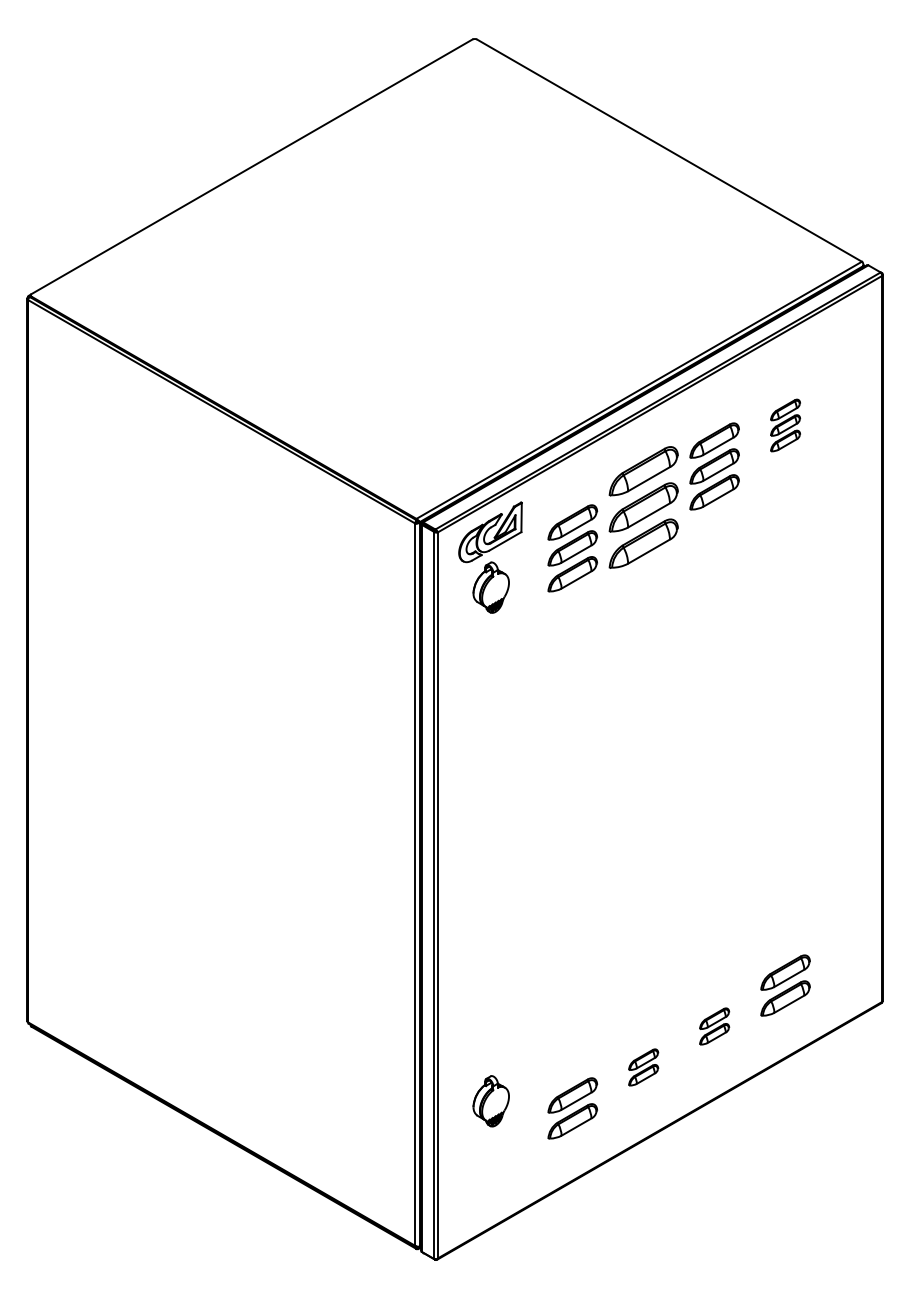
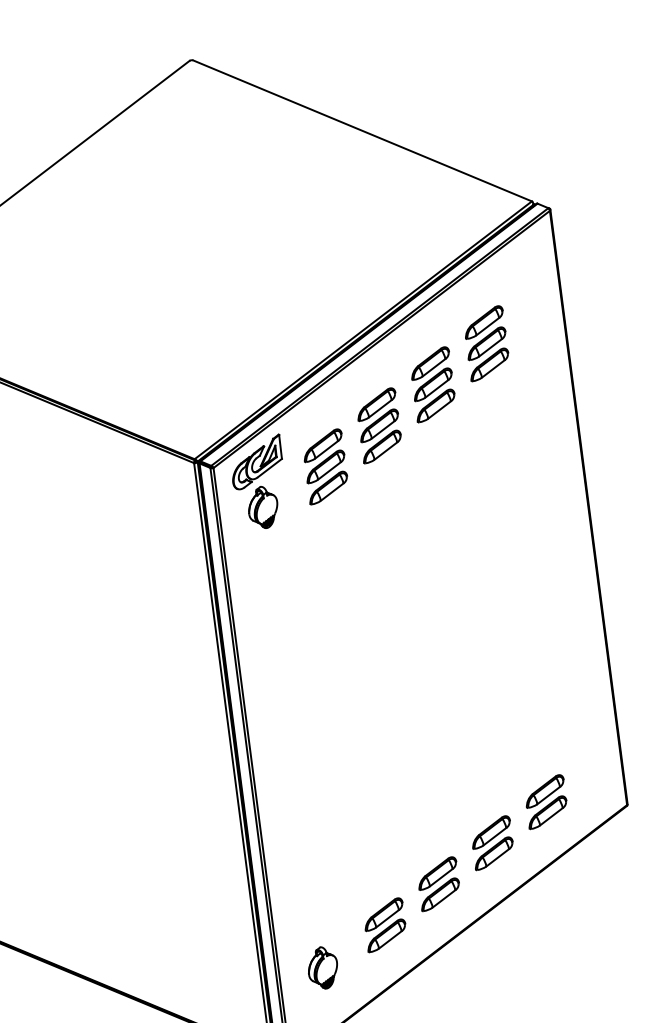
part: (785, 425) -> (486, 343), size x1.67
part: (643, 507) -> (379, 425), size x0.71
part: (714, 1026) -> (492, 842), size x1.67
part: (643, 1067) -> (438, 884), size x1.67
part: (490, 1101) -> (322, 968), moved

